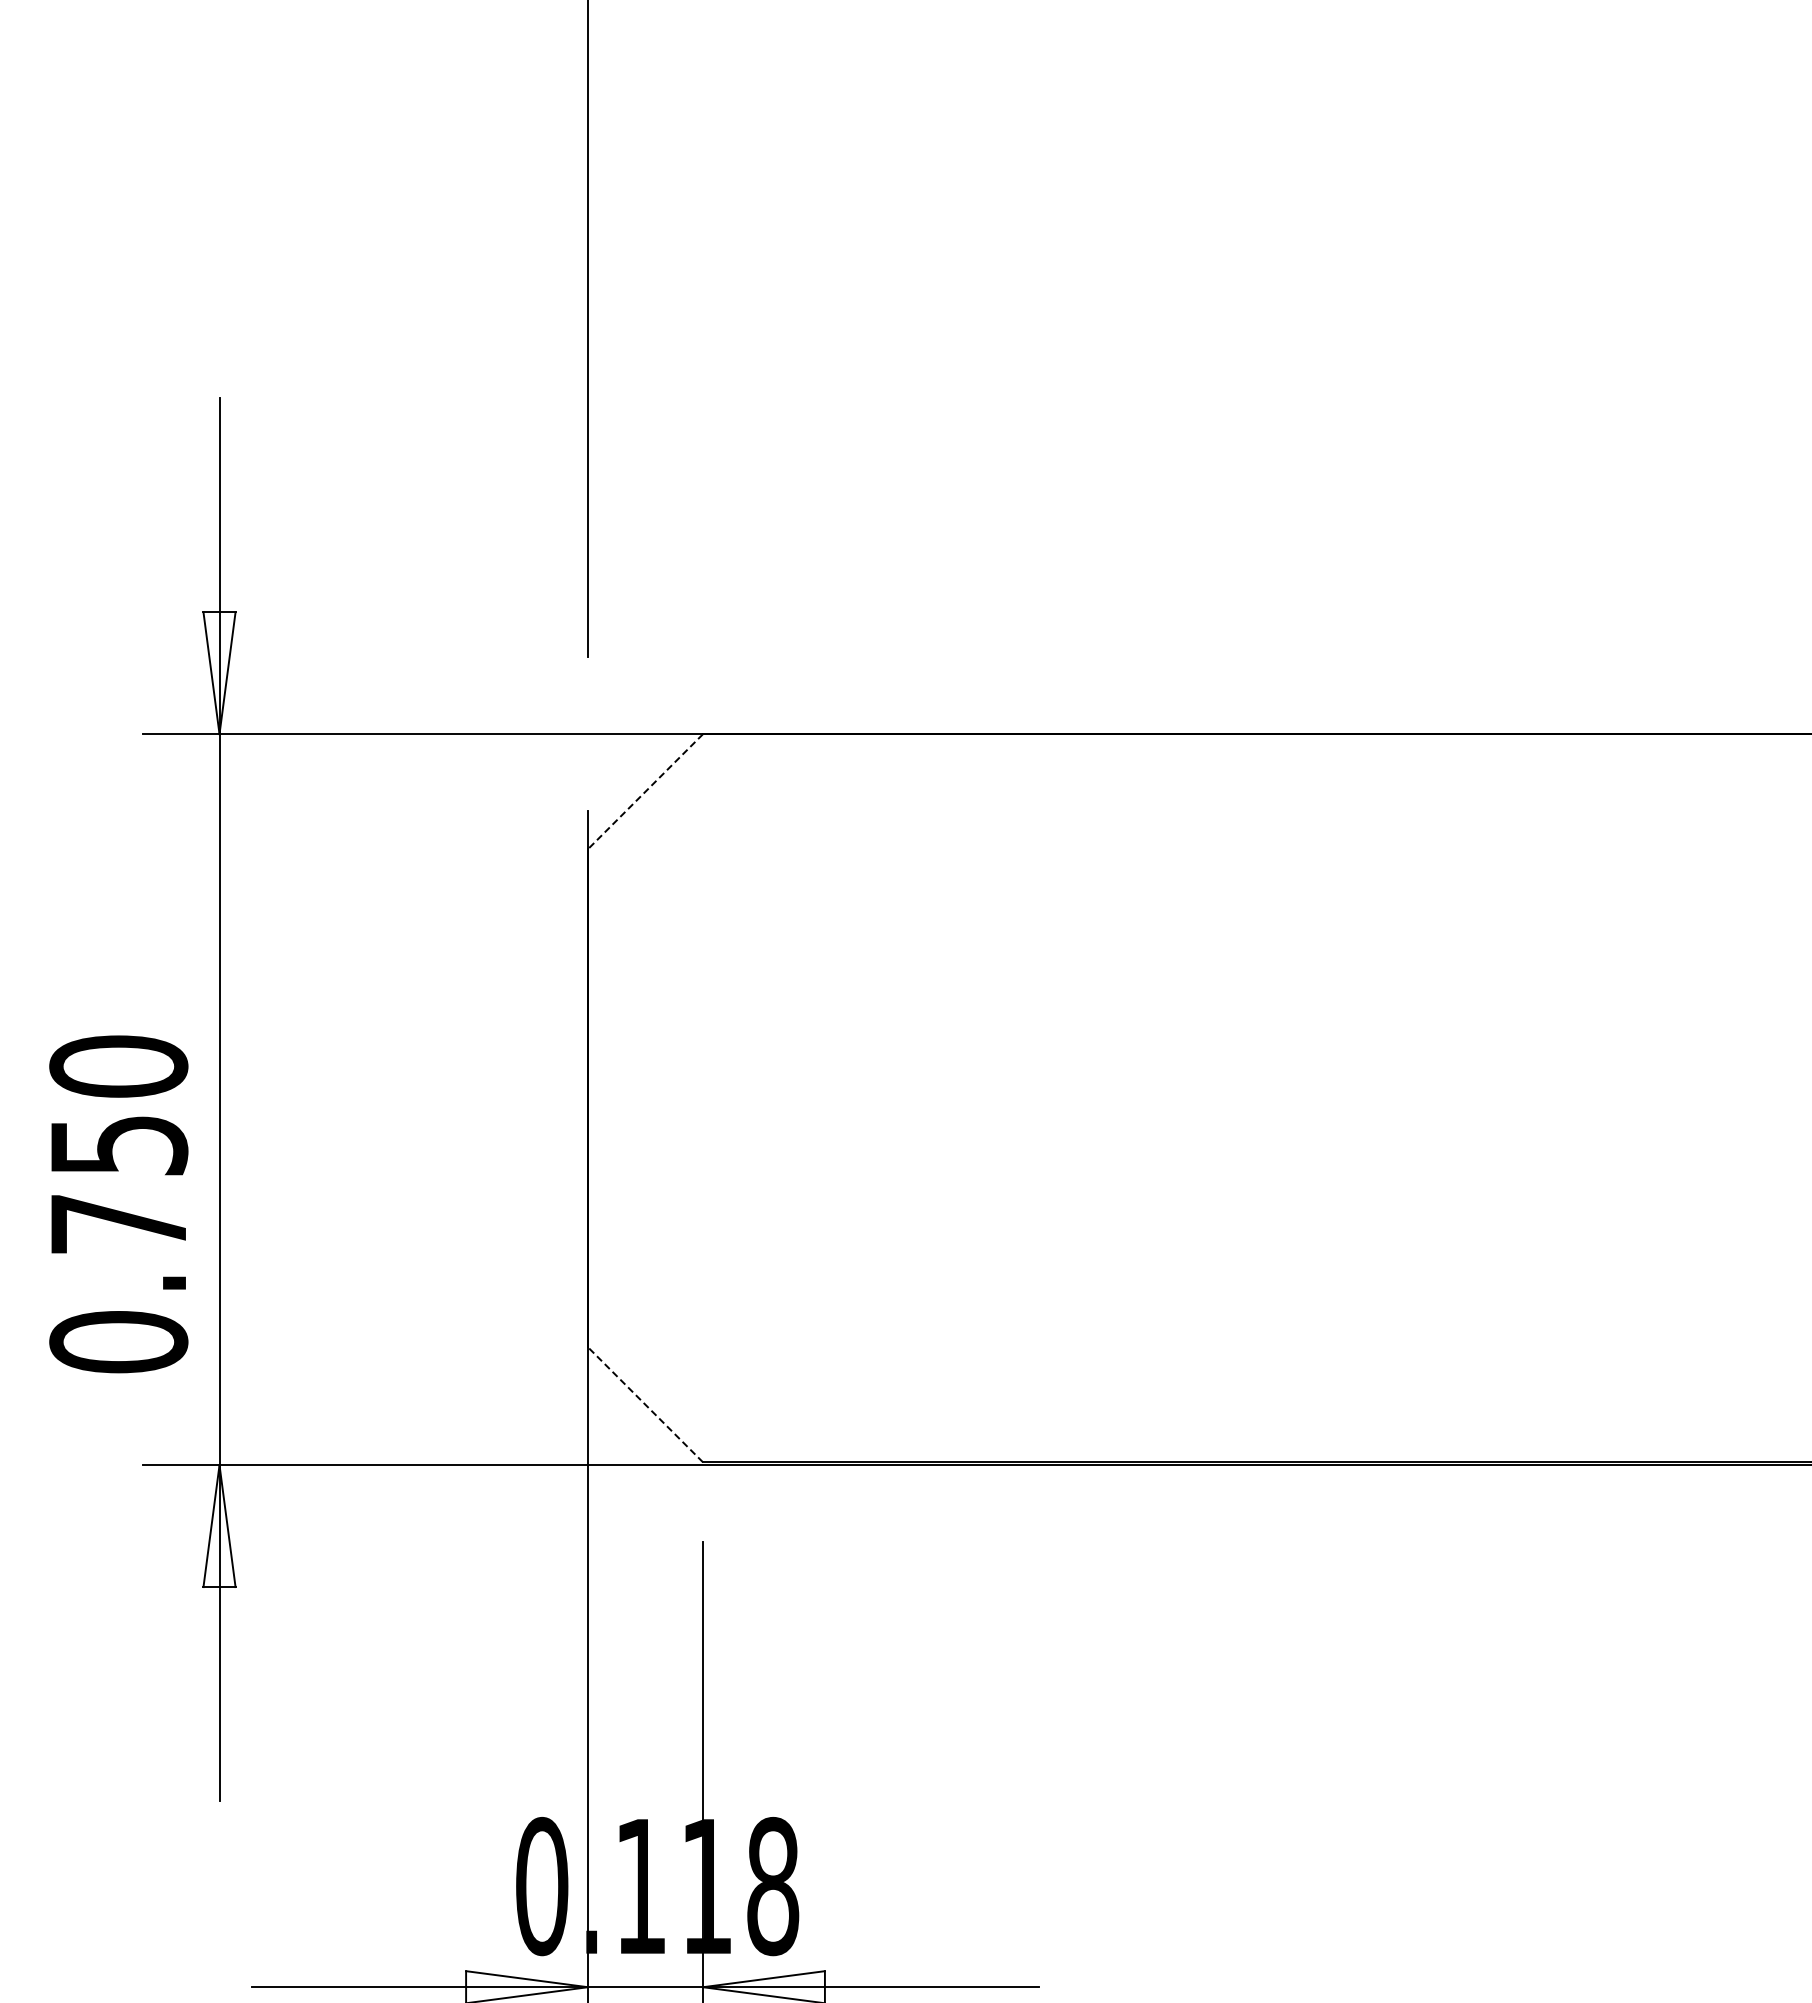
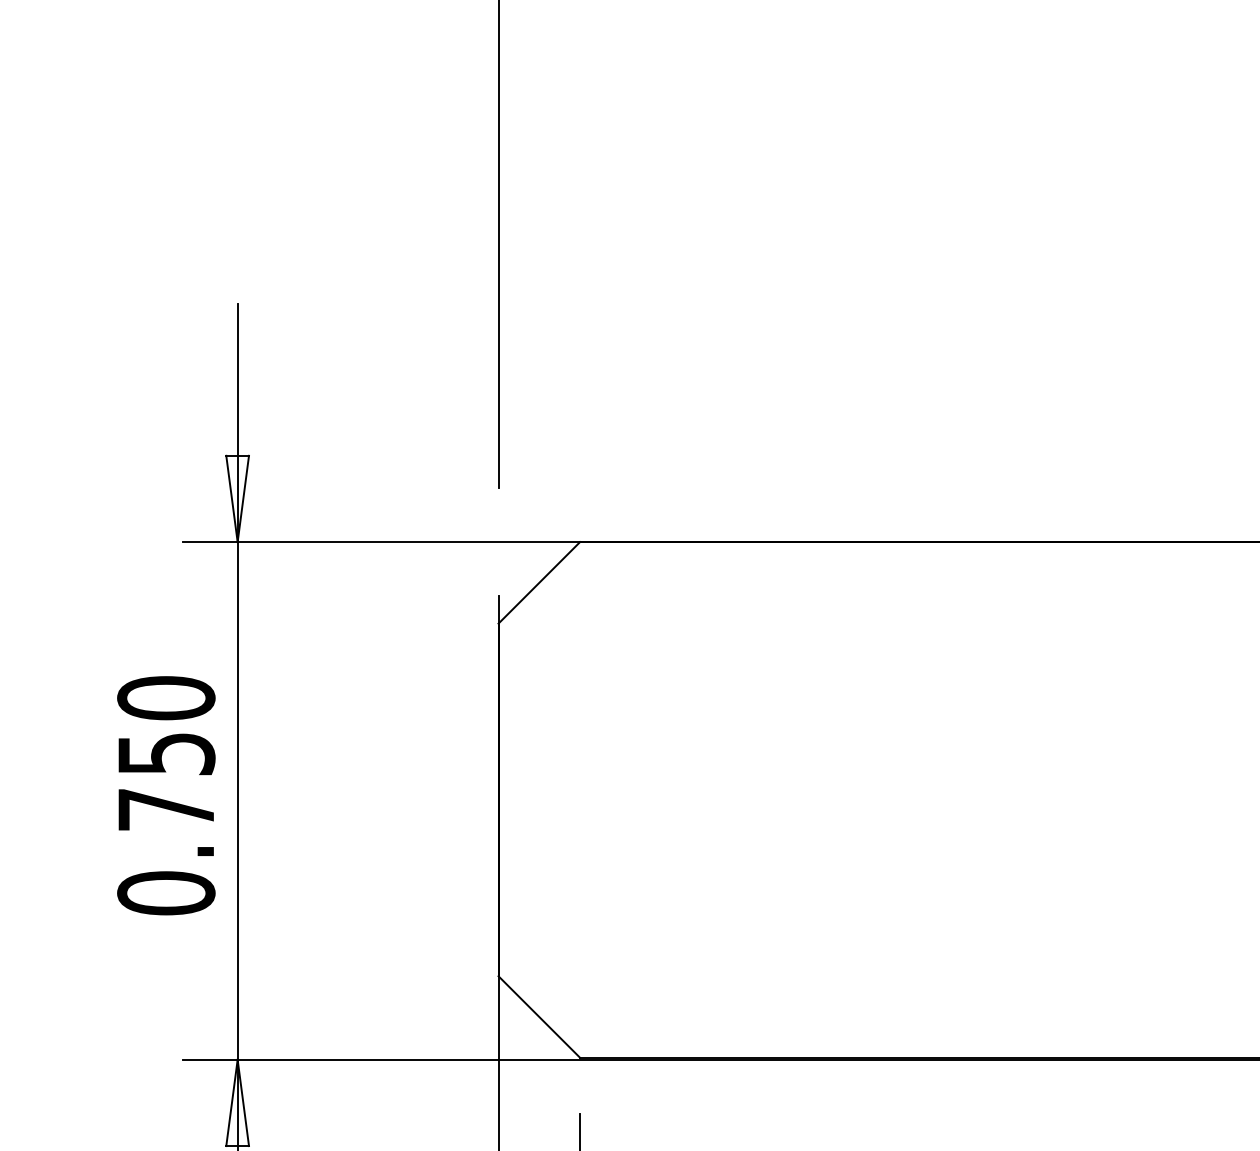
line: (645, 792) -> (539, 583), dashed -> solid
text: (118, 1204) -> (166, 795), moved
line: (645, 1404) -> (539, 1016), dashed -> solid

